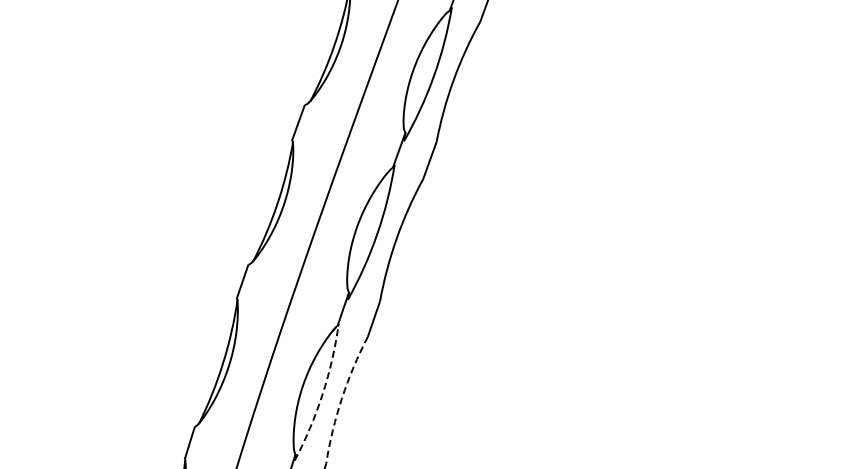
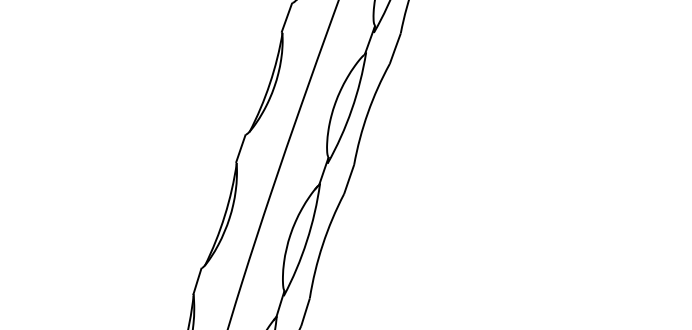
arc: (322, 394) -> (306, 241), dashed -> solid
arc: (341, 398) -> (322, 244), dashed -> solid

